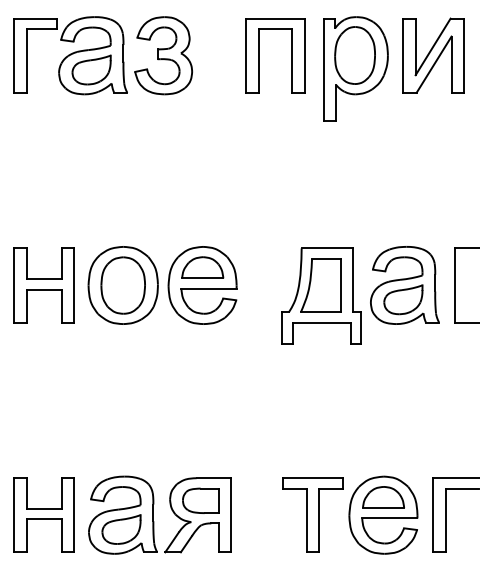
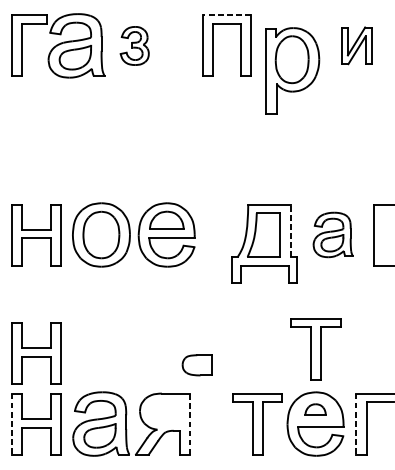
line: (275, 18) -> (226, 15), solid -> dashed
part: (163, 55) -> (134, 45), size x0.6
part: (433, 55) -> (356, 45), size x0.6
part: (355, 68) -> (292, 70), moved
line: (353, 280) -> (290, 230), solid -> dashed
part: (404, 285) -> (332, 235), size x0.7
part: (383, 423) -> (315, 348), added
part: (43, 429) -> (35, 353), added
part: (383, 497) -> (315, 409), size x0.6
part: (200, 500) -> (197, 365), moved
line: (231, 514) -> (190, 423), solid -> dashed
line: (14, 515) -> (11, 424), solid -> dashed
line: (432, 515) -> (355, 424), solid -> dashed

